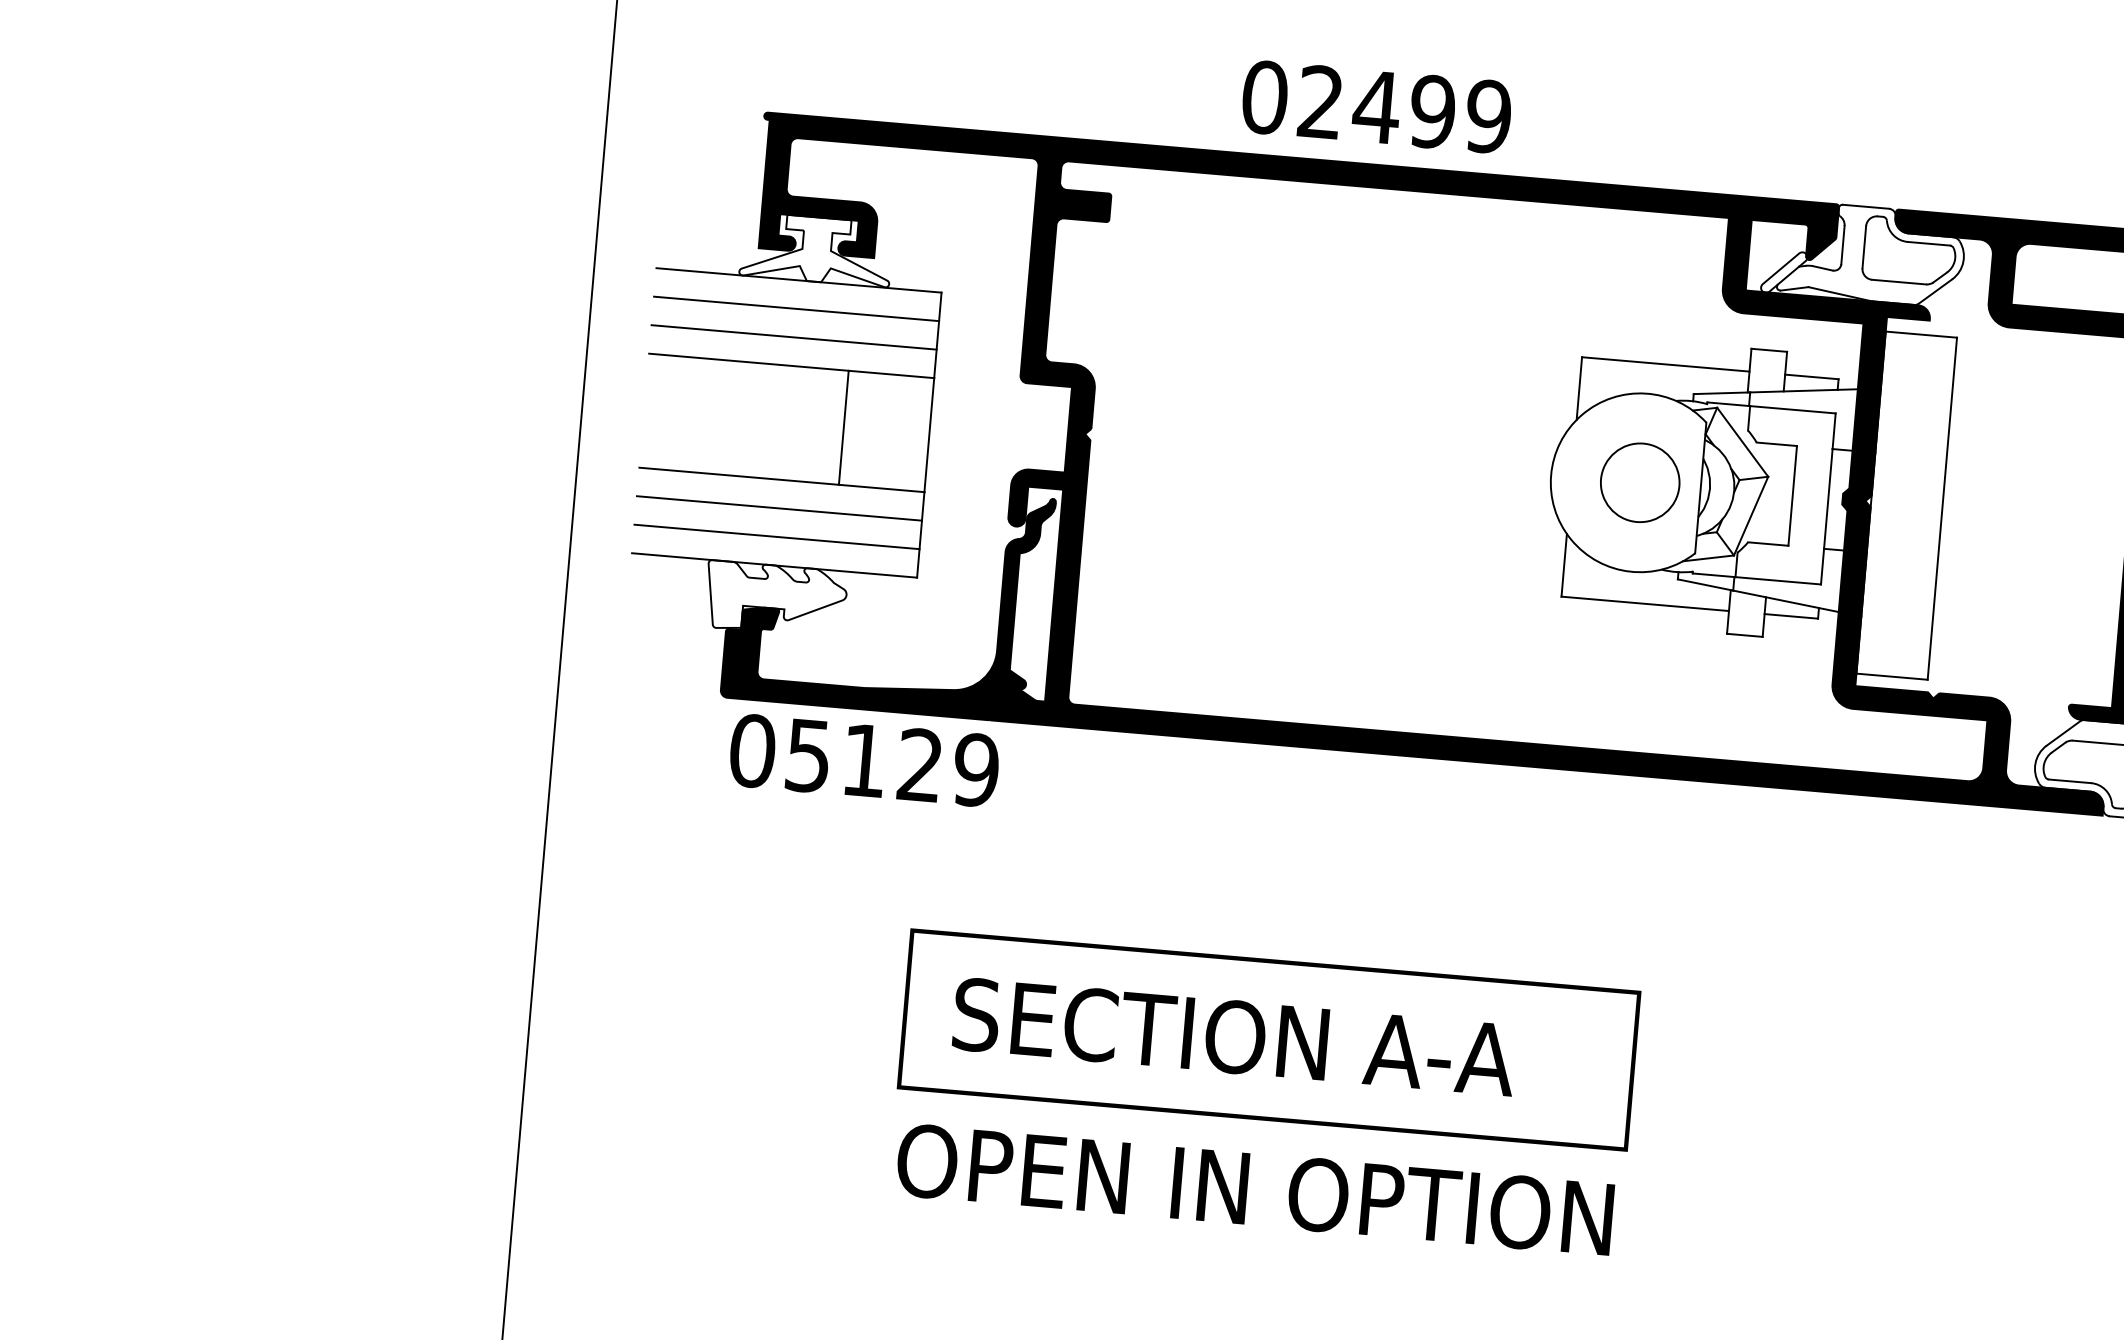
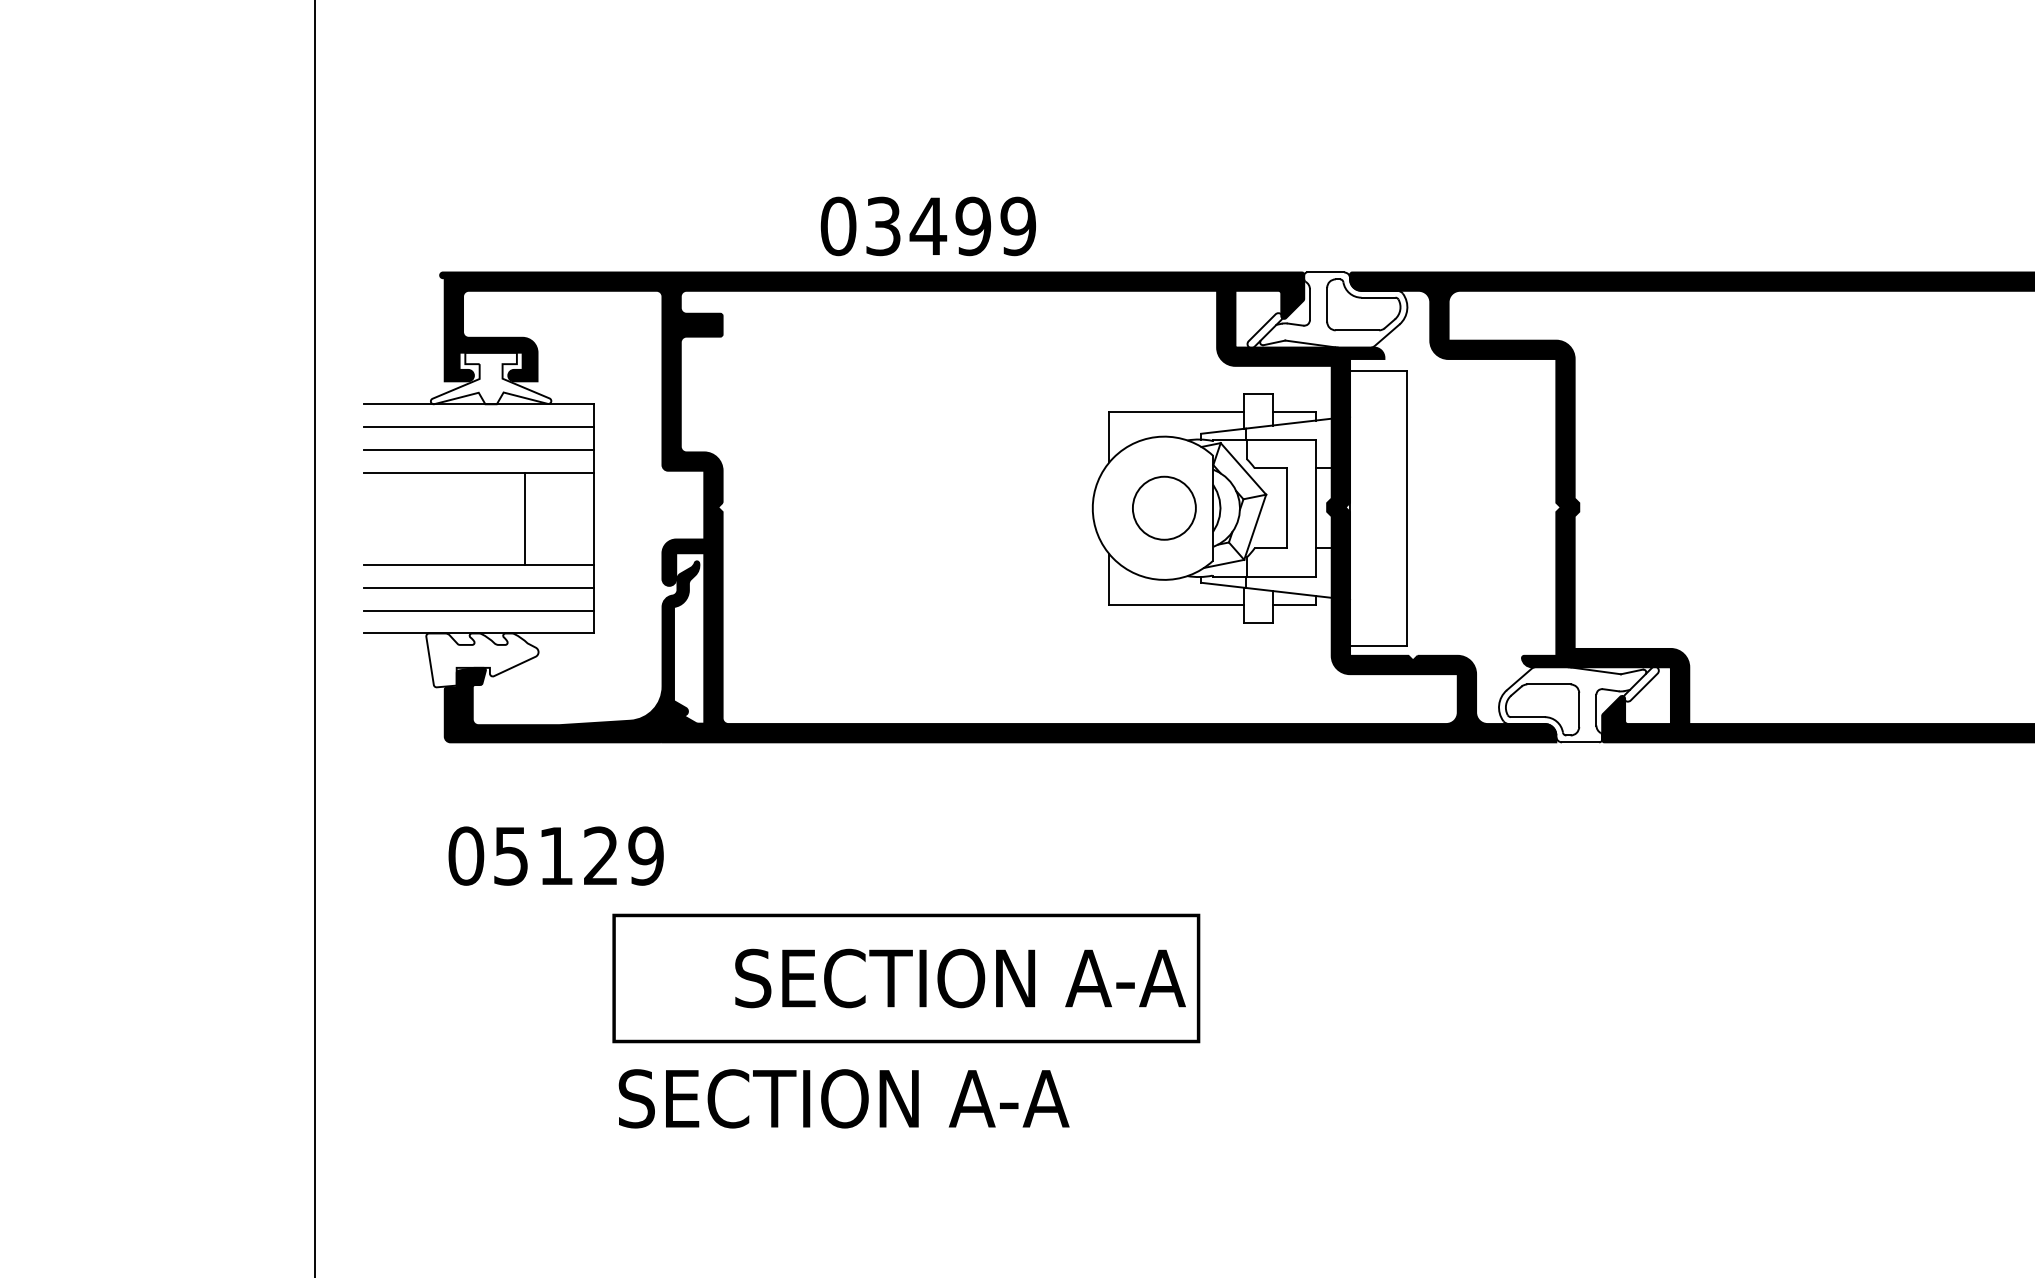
text: (1320, 102) -> (883, 226), 02499 -> 03499
text: (863, 759) -> (555, 855), moved
text: (1234, 1037) -> (960, 978), moved
text: (1255, 1189) -> (905, 1098), OPEN IN OPTION -> SECTION A-A

